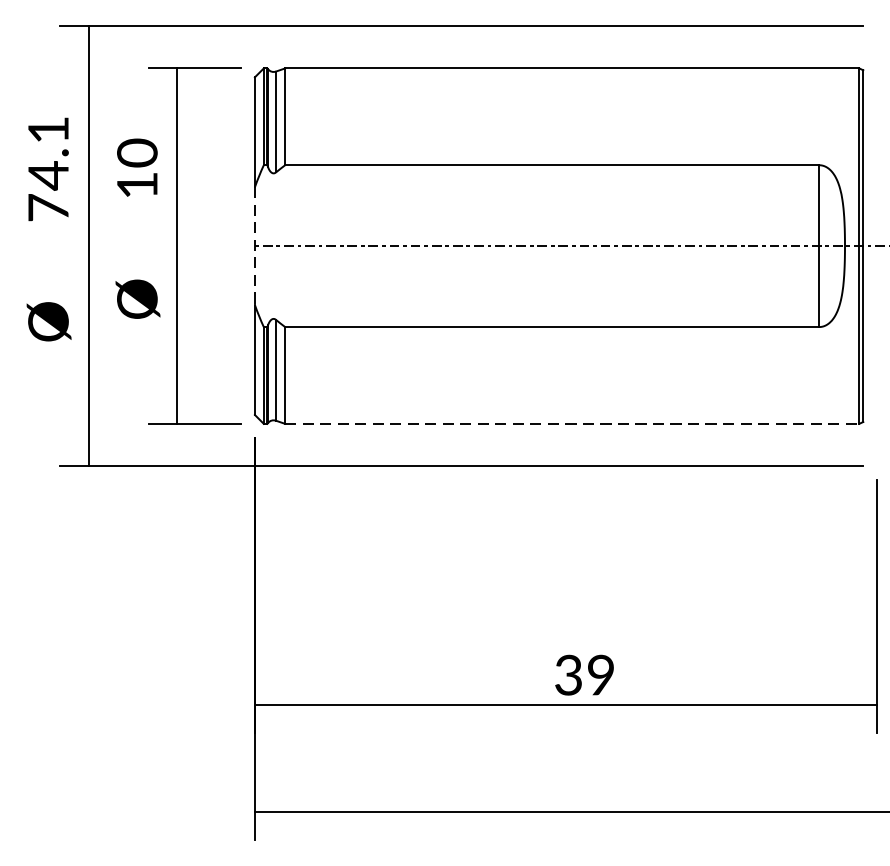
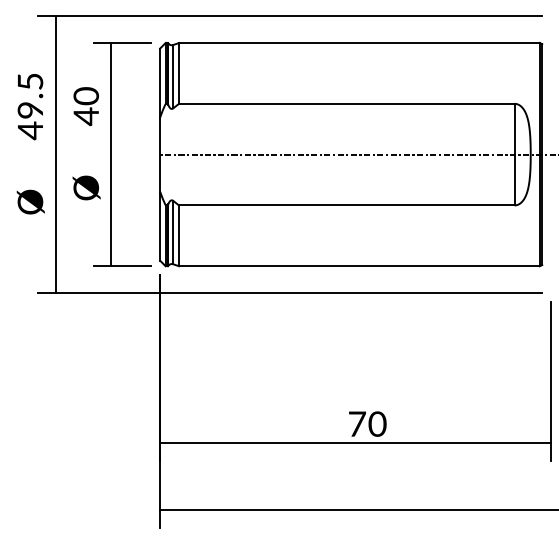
text: (48, 171) -> (30, 107), 74.1 -> 49.5
text: (136, 185) -> (85, 116), 10 -> 40
line: (255, 245) -> (160, 154), dashed -> solid
line: (572, 424) -> (359, 266), dashed -> solid
text: (585, 674) -> (367, 423), 39 -> 70

